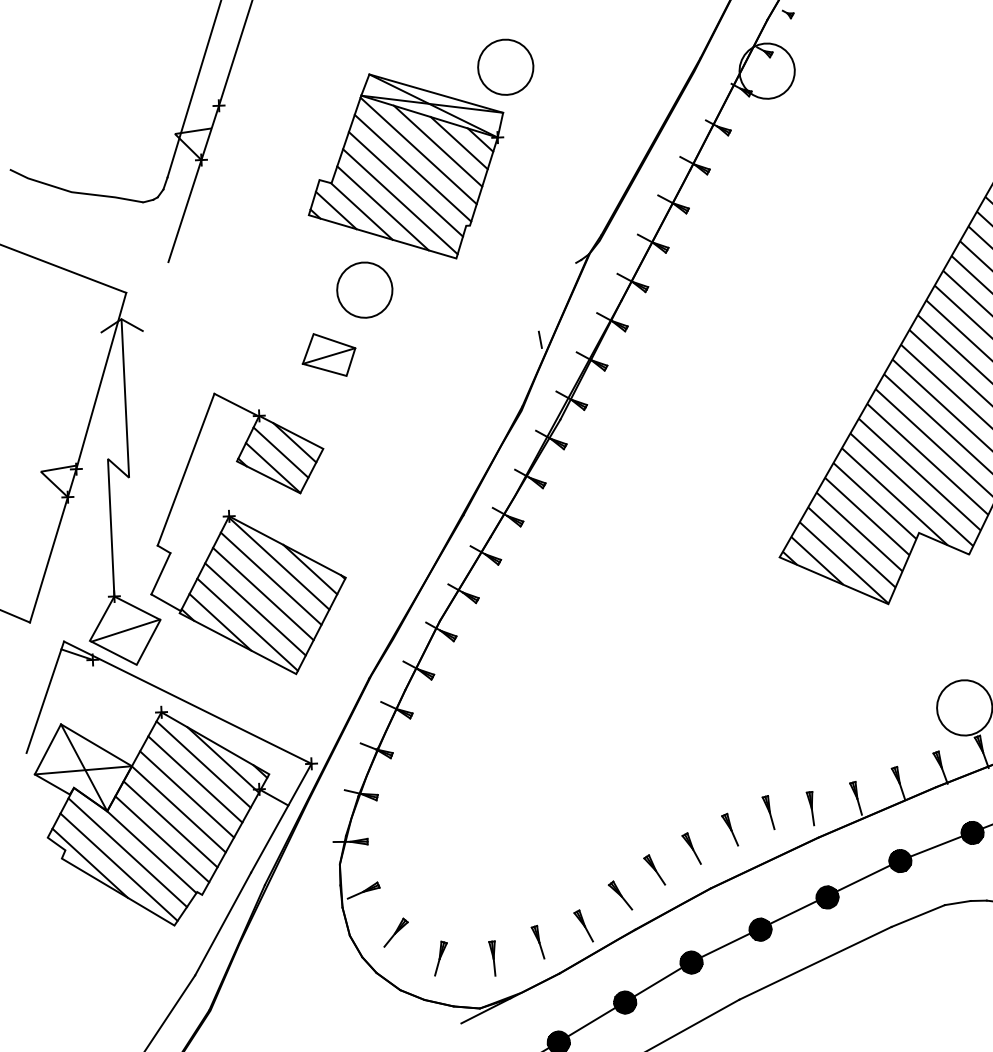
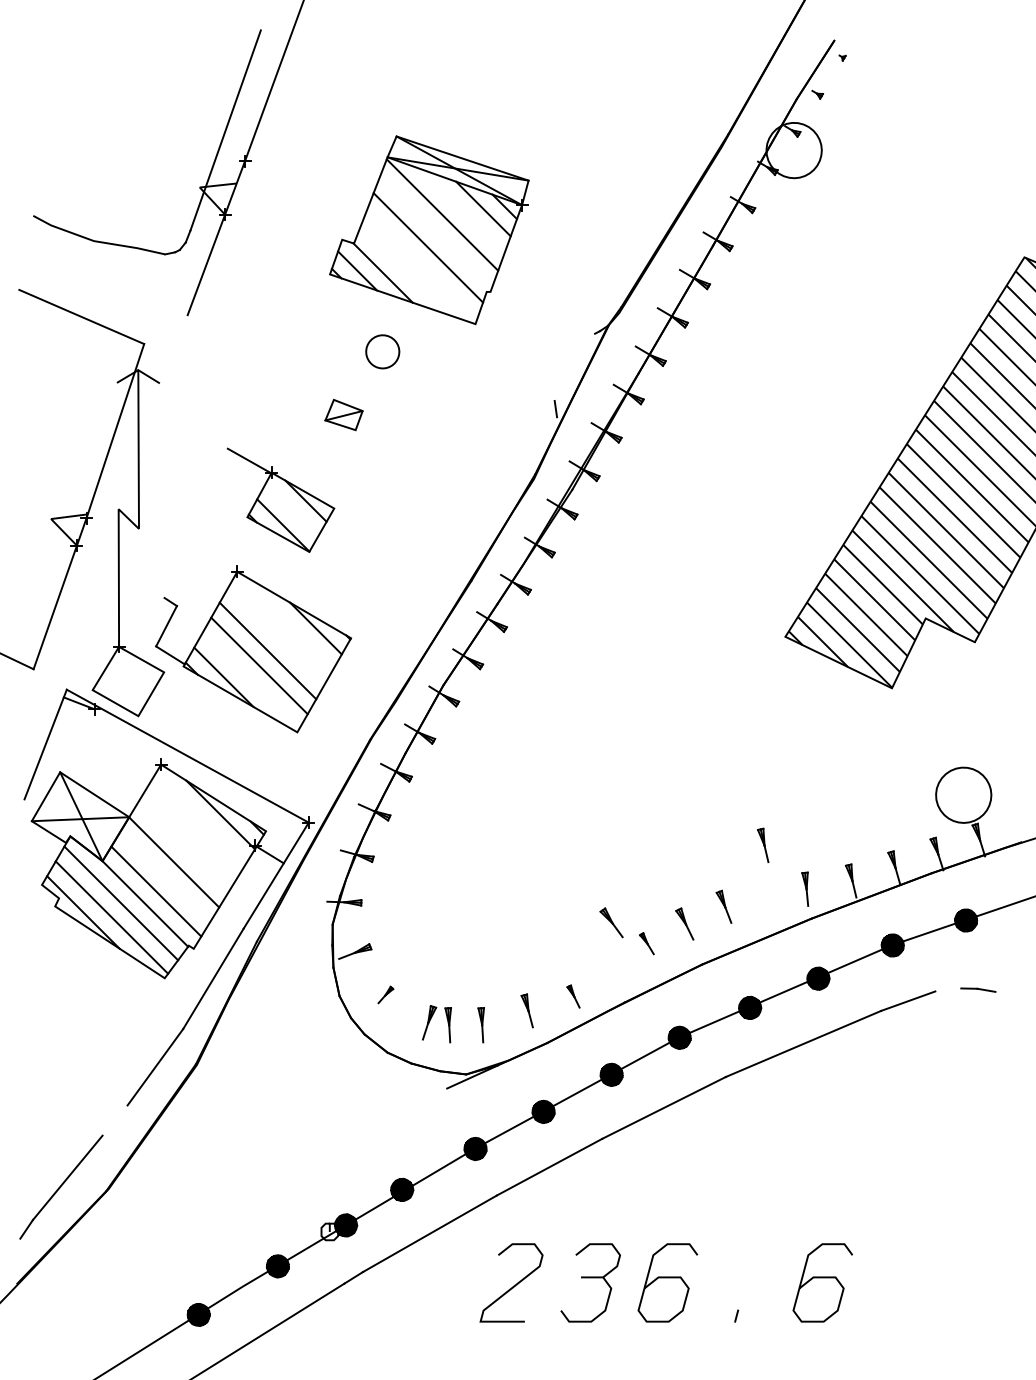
part: (505, 66) -> (532, 134), removed
line: (437, 145) -> (461, 210), removed
line: (412, 167) -> (435, 231), removed
line: (399, 201) -> (421, 264), removed
line: (383, 208) -> (404, 270), removed
part: (364, 289) -> (382, 351), size x0.6
part: (328, 354) -> (343, 414), size x0.7
line: (280, 452) -> (291, 510), removed
line: (185, 468) -> (195, 522), removed
line: (278, 562) -> (284, 620), removed
line: (271, 578) -> (276, 635), removed
line: (247, 624) -> (250, 680), removed
line: (125, 630) -> (128, 681), removed
line: (203, 764) -> (200, 818), removed
line: (194, 779) -> (191, 833), removed
line: (187, 794) -> (183, 847), removed
part: (768, 811) -> (763, 844), moved
line: (170, 823) -> (165, 876), removed
part: (654, 869) -> (646, 943), size x0.7
part: (620, 895) -> (611, 922), moved
line: (957, 902) -> (948, 989), removed
part: (583, 925) -> (573, 996), size x0.7
part: (395, 932) -> (385, 994), size x0.6
part: (459, 960) -> (447, 1025), added

